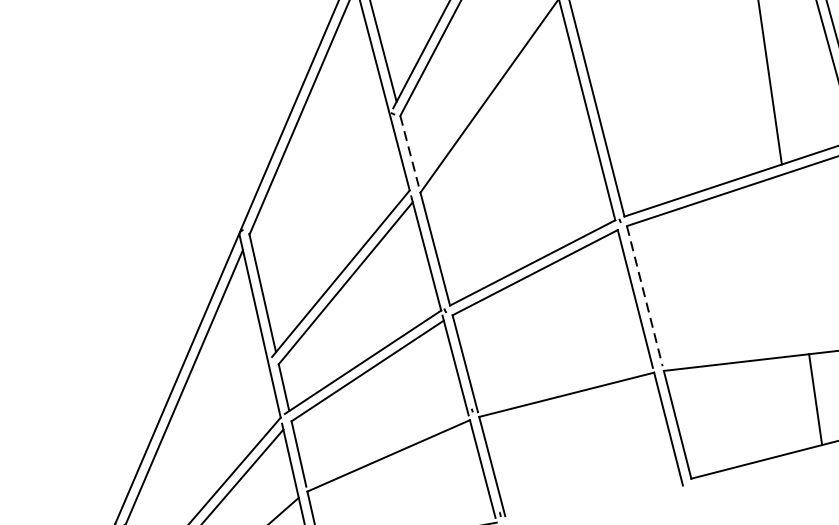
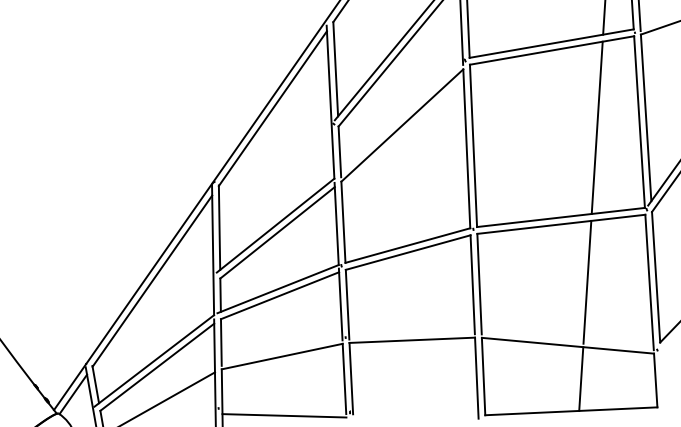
line: (409, 152) -> (339, 152), dashed -> solid
line: (795, 260) -> (587, 281), added
line: (644, 296) -> (479, 284), dashed -> solid

